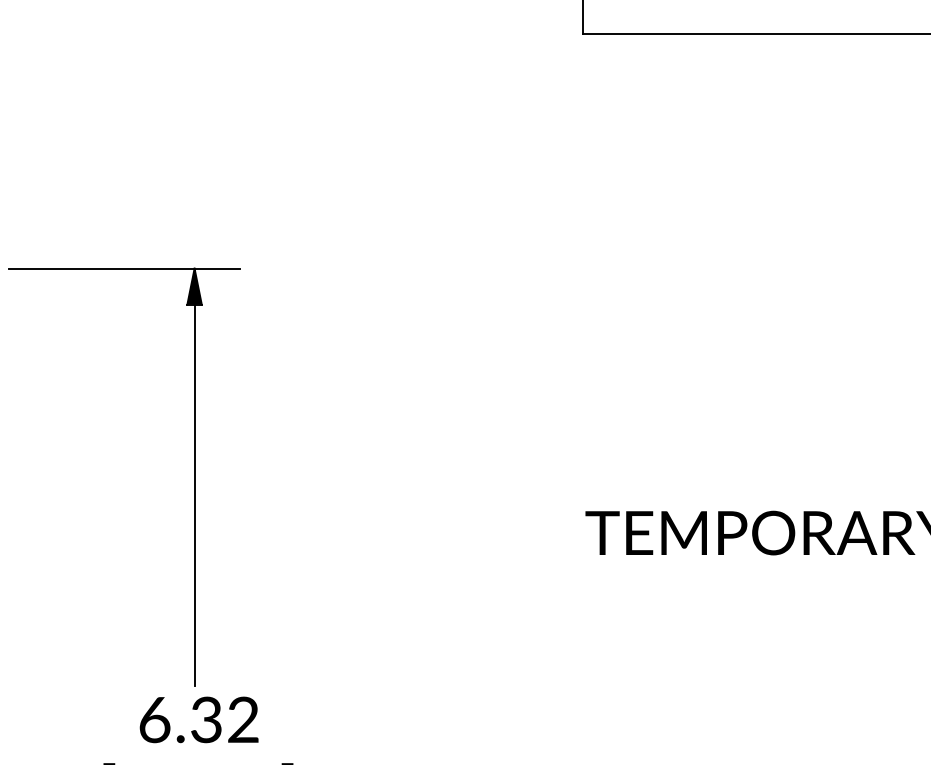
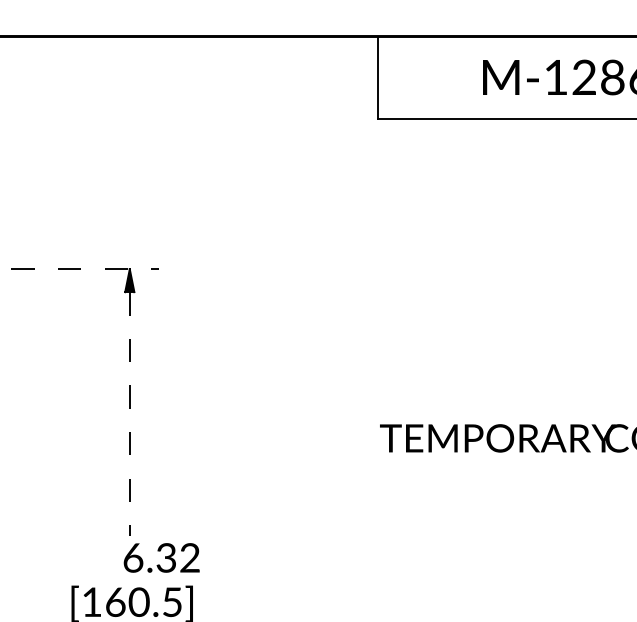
line: (125, 269) -> (85, 269), solid -> dashed
line: (194, 495) -> (129, 414), solid -> dashed
text: (198, 719) -> (161, 557), moved

